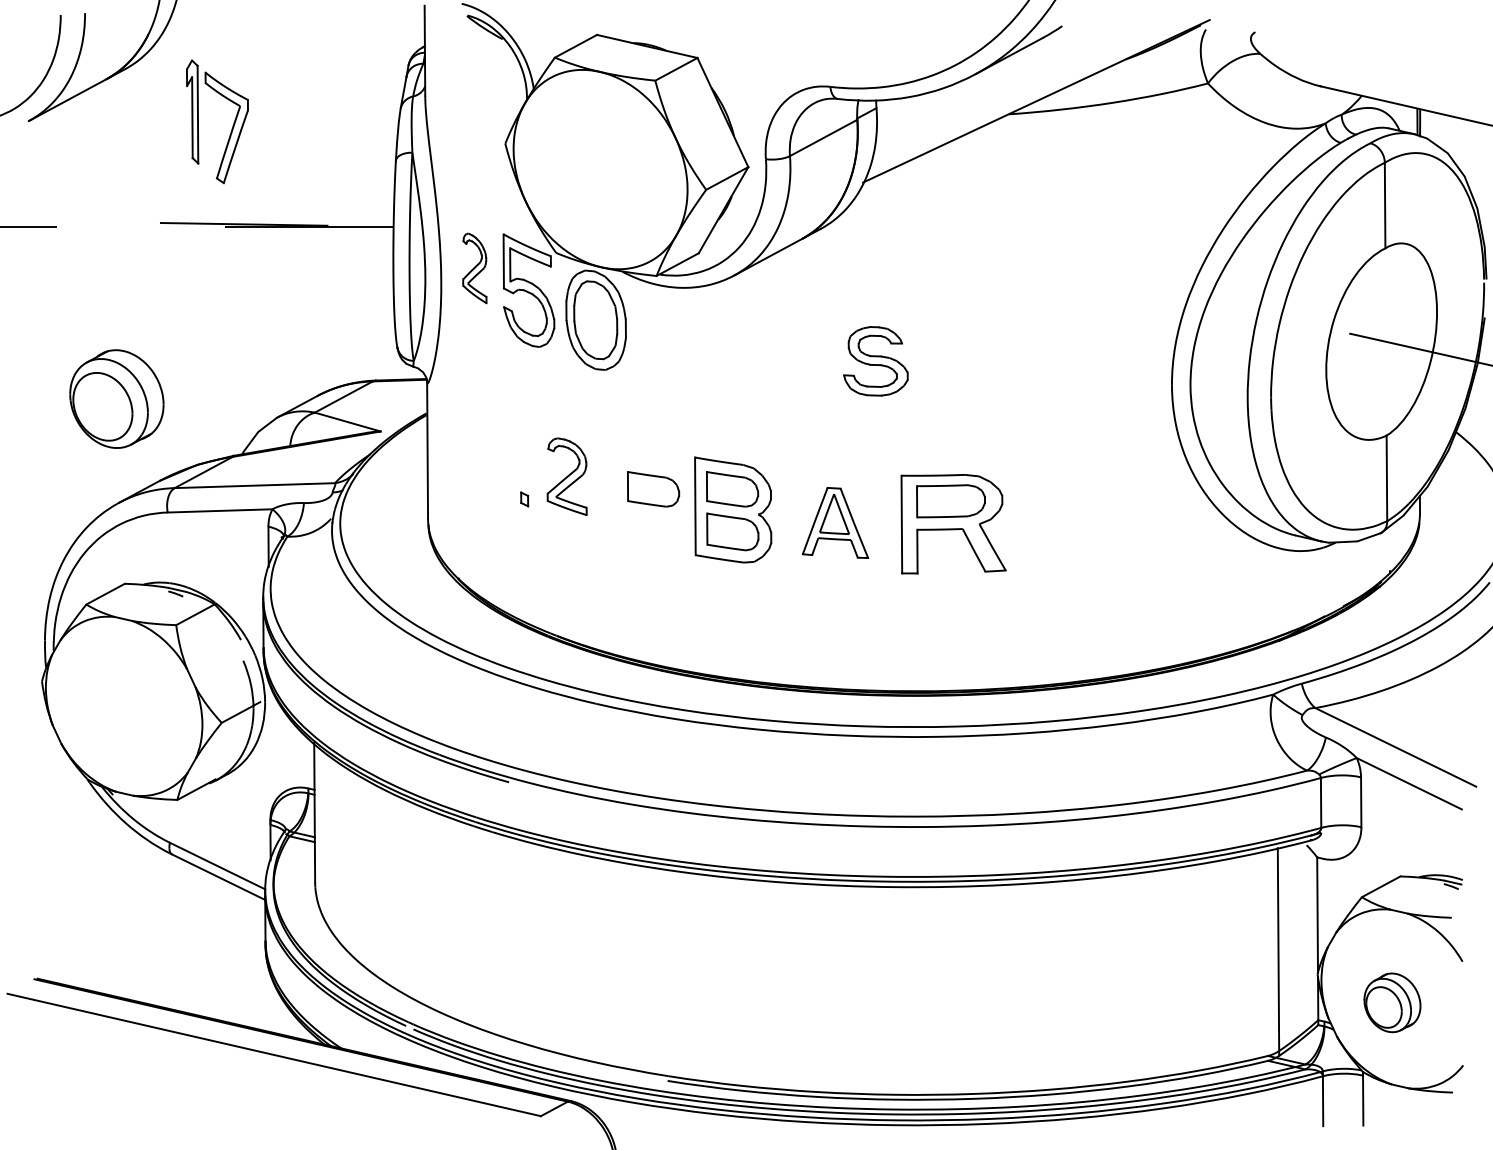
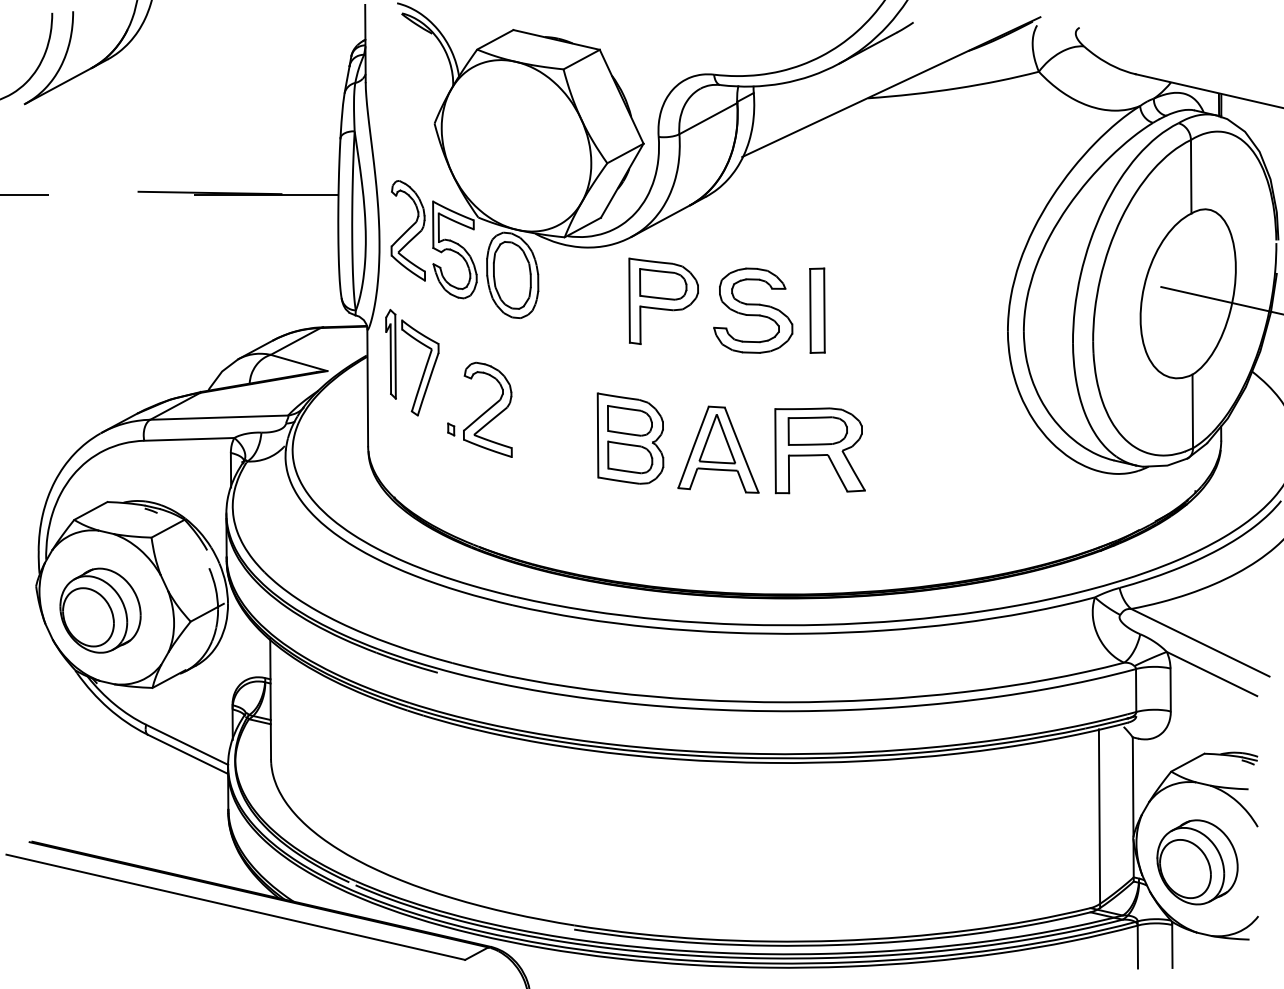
part: (232, 125) -> (425, 365), moved
part: (474, 268) -> (408, 230), size x1.67
part: (771, 350) -> (663, 301), added
part: (875, 361) -> (752, 310), size x1.43
part: (950, 361) -> (817, 310), added
part: (116, 398) -> (100, 610), moved
part: (566, 476) -> (487, 409), size x1.43
part: (653, 489) -> (562, 420), removed
part: (835, 522) -> (718, 449), size x1.43
part: (1392, 1002) -> (1197, 862), size x1.67

